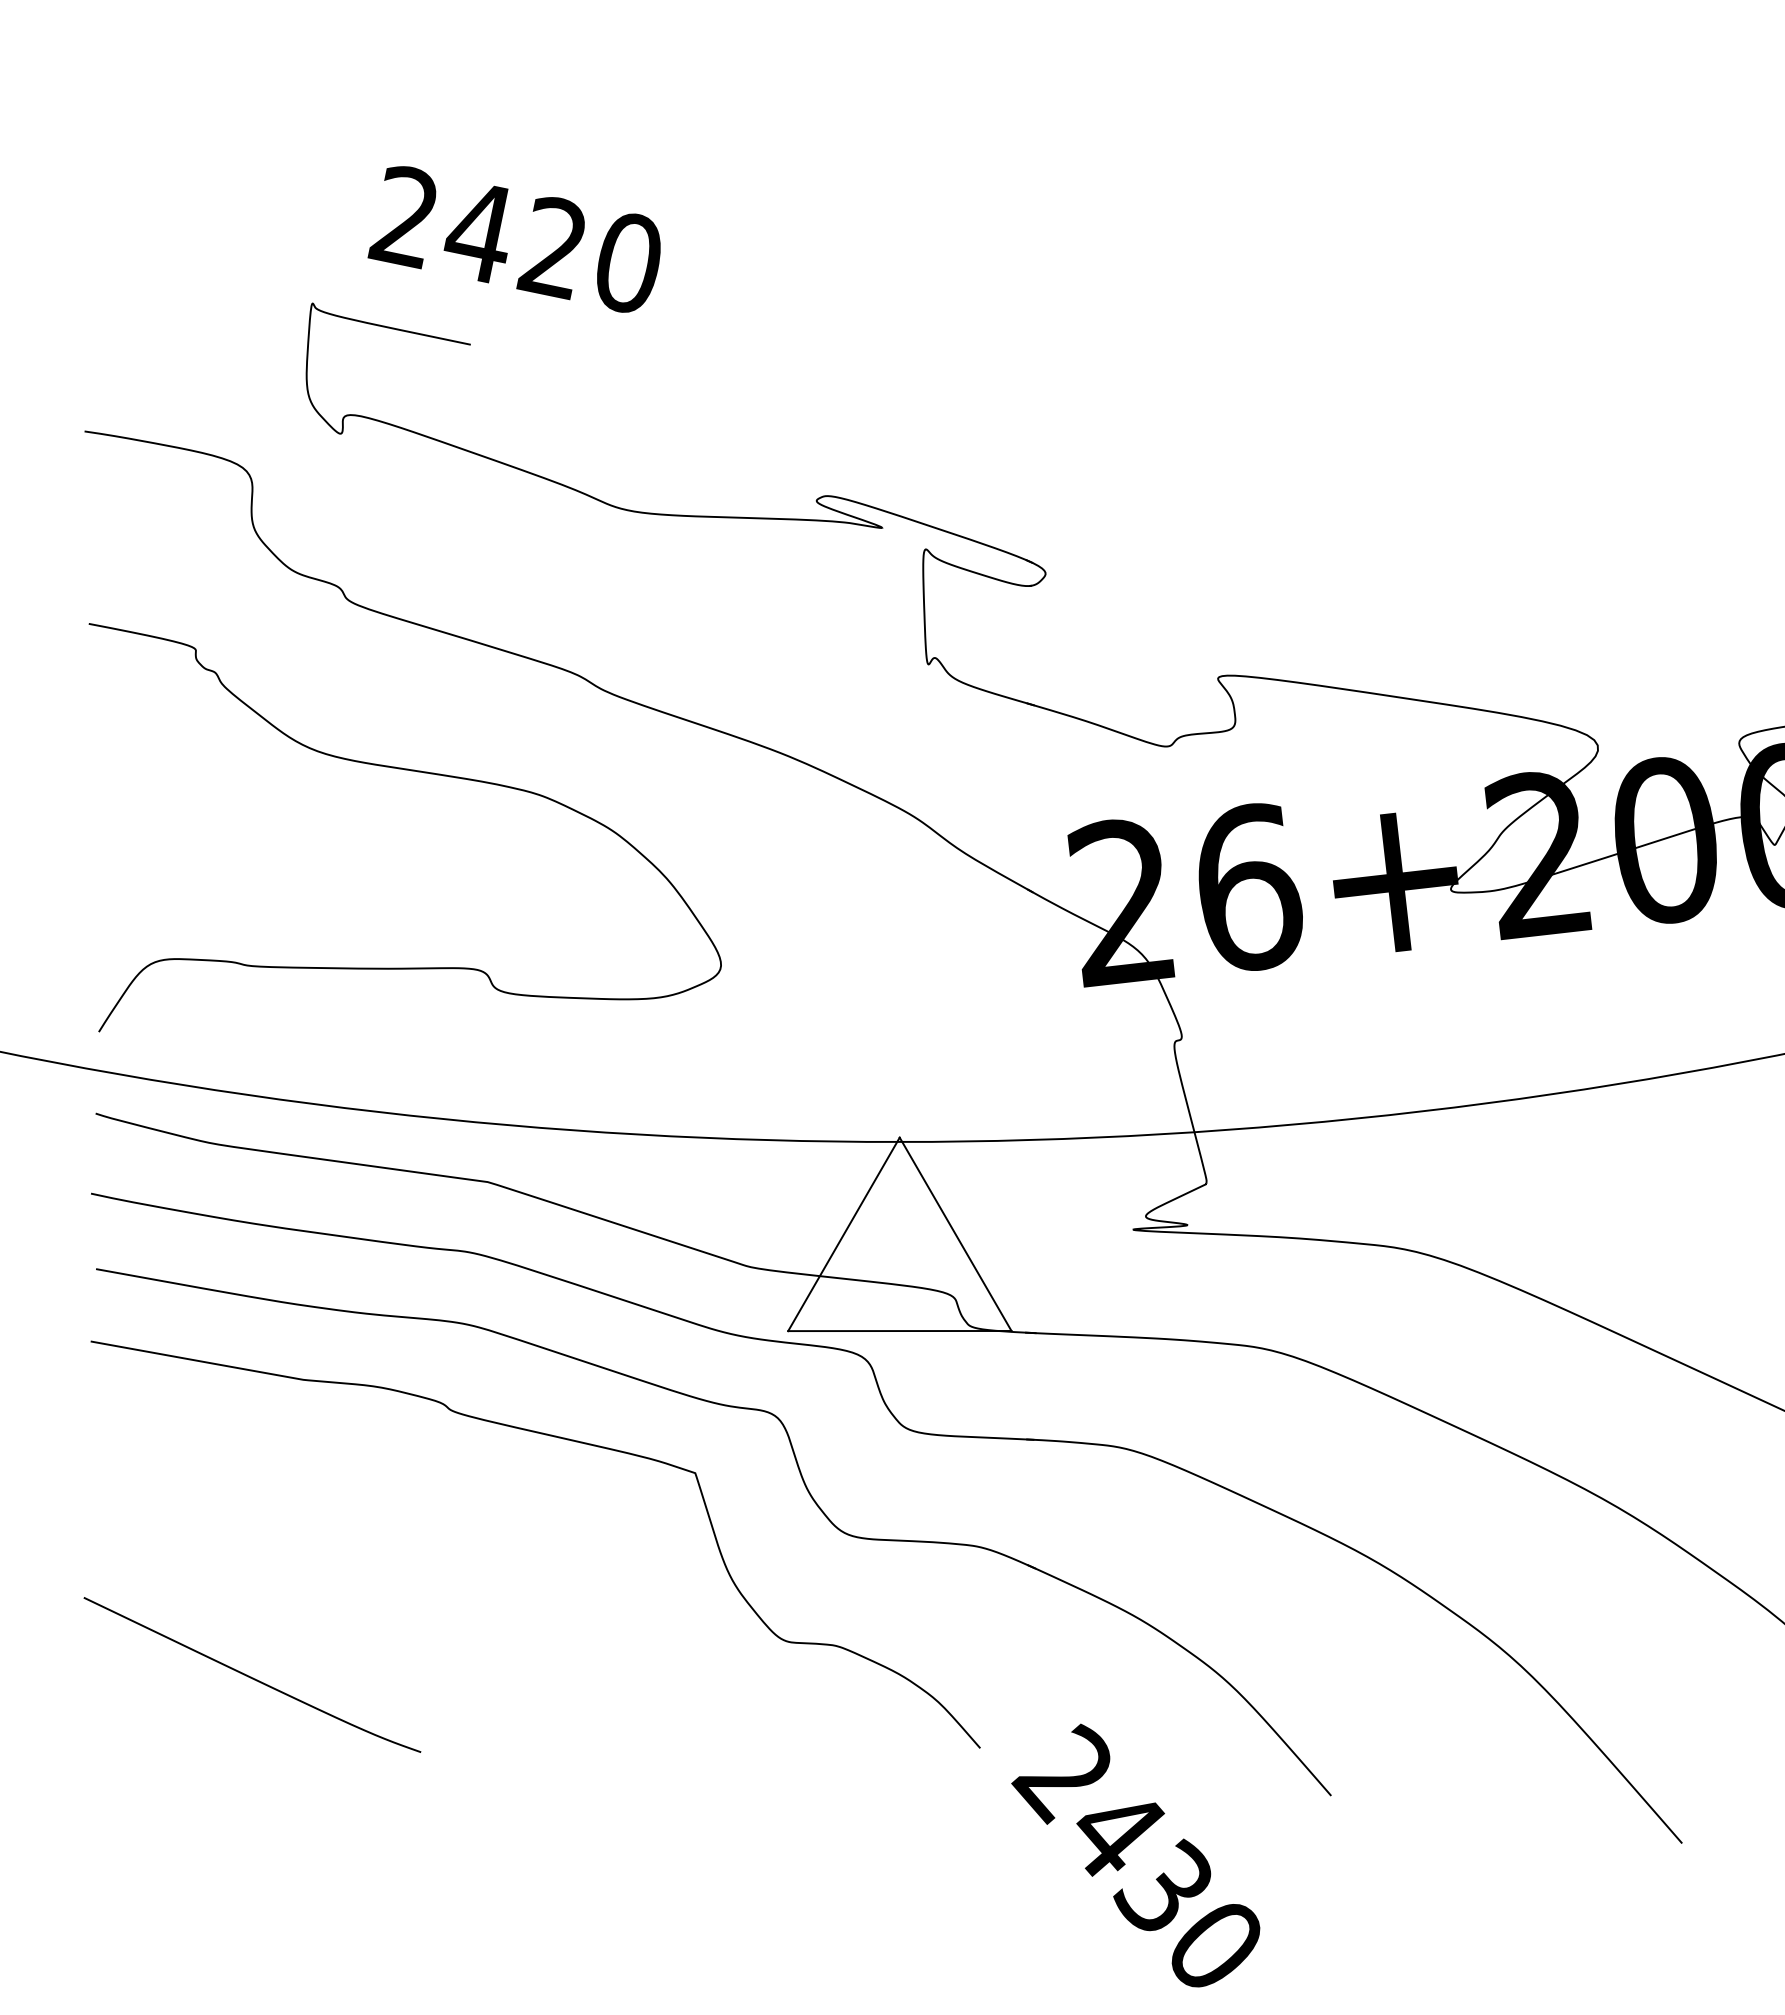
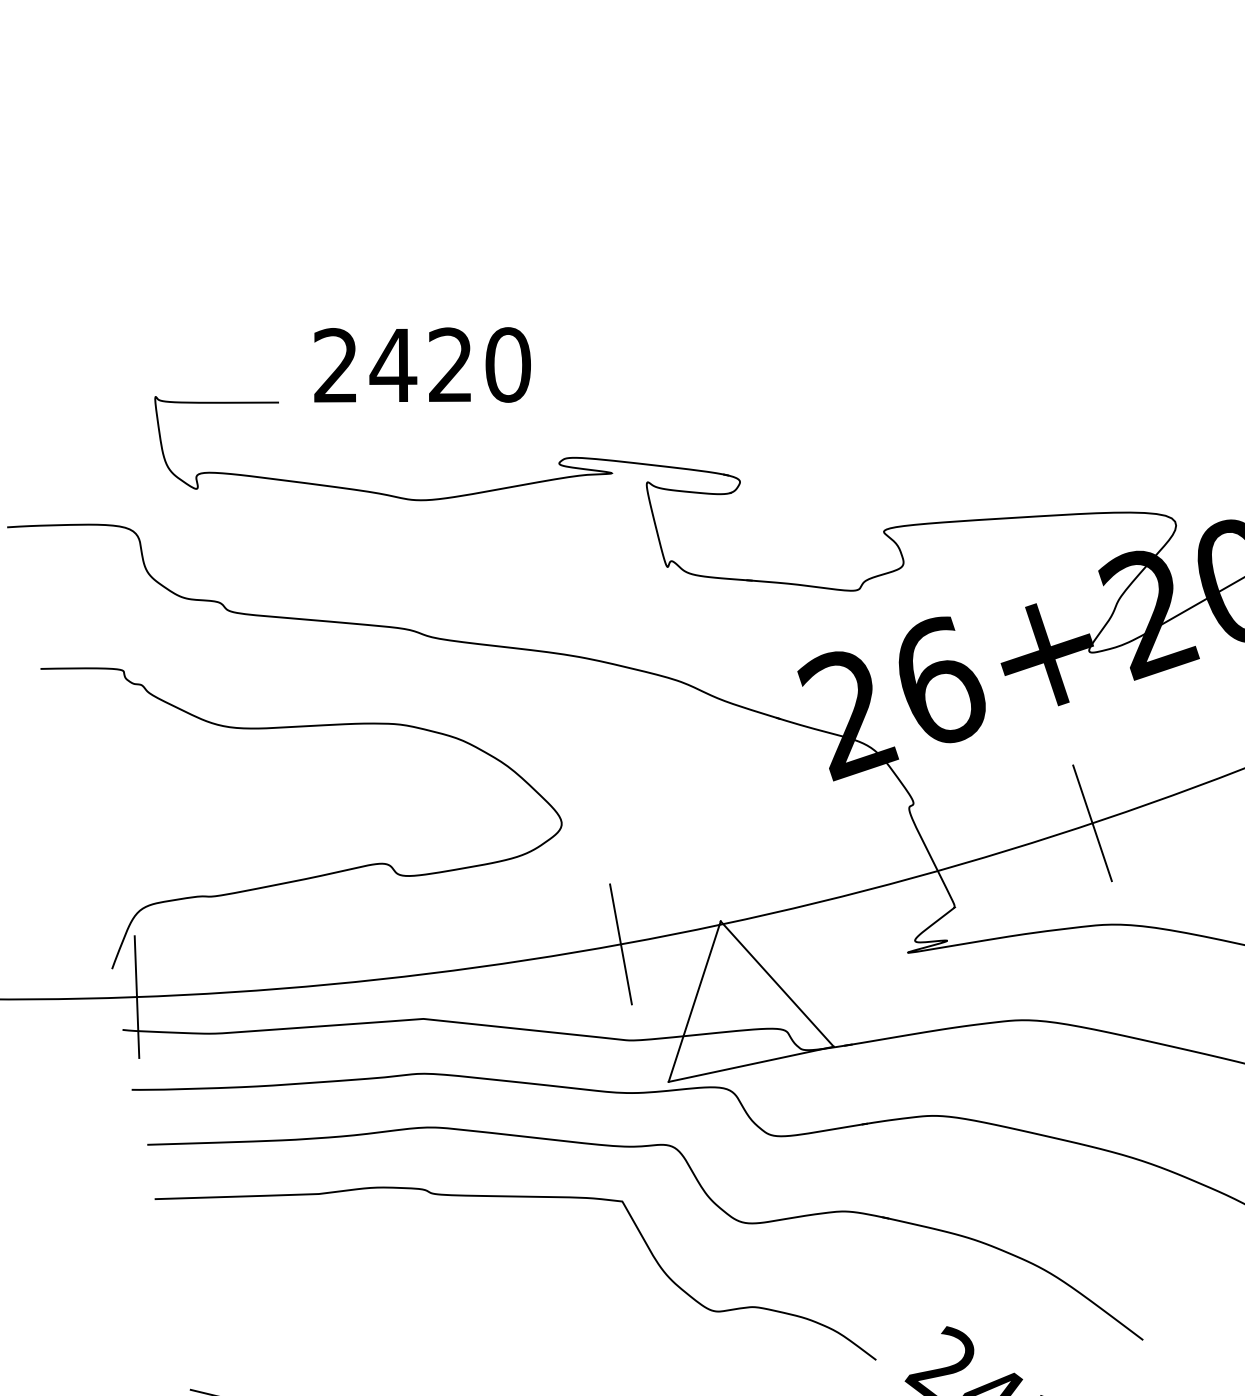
text: (513, 239) -> (419, 365), moved
line: (123, 1074) -> (136, 996), added
line: (1407, 1112) -> (1092, 822), added
line: (763, 1139) -> (620, 944), added

